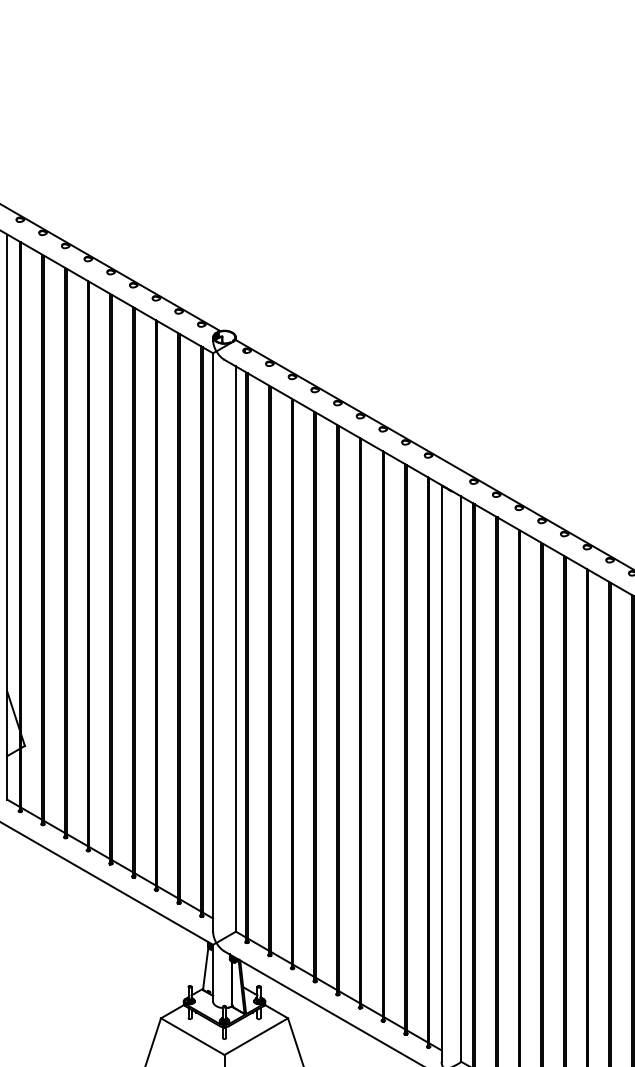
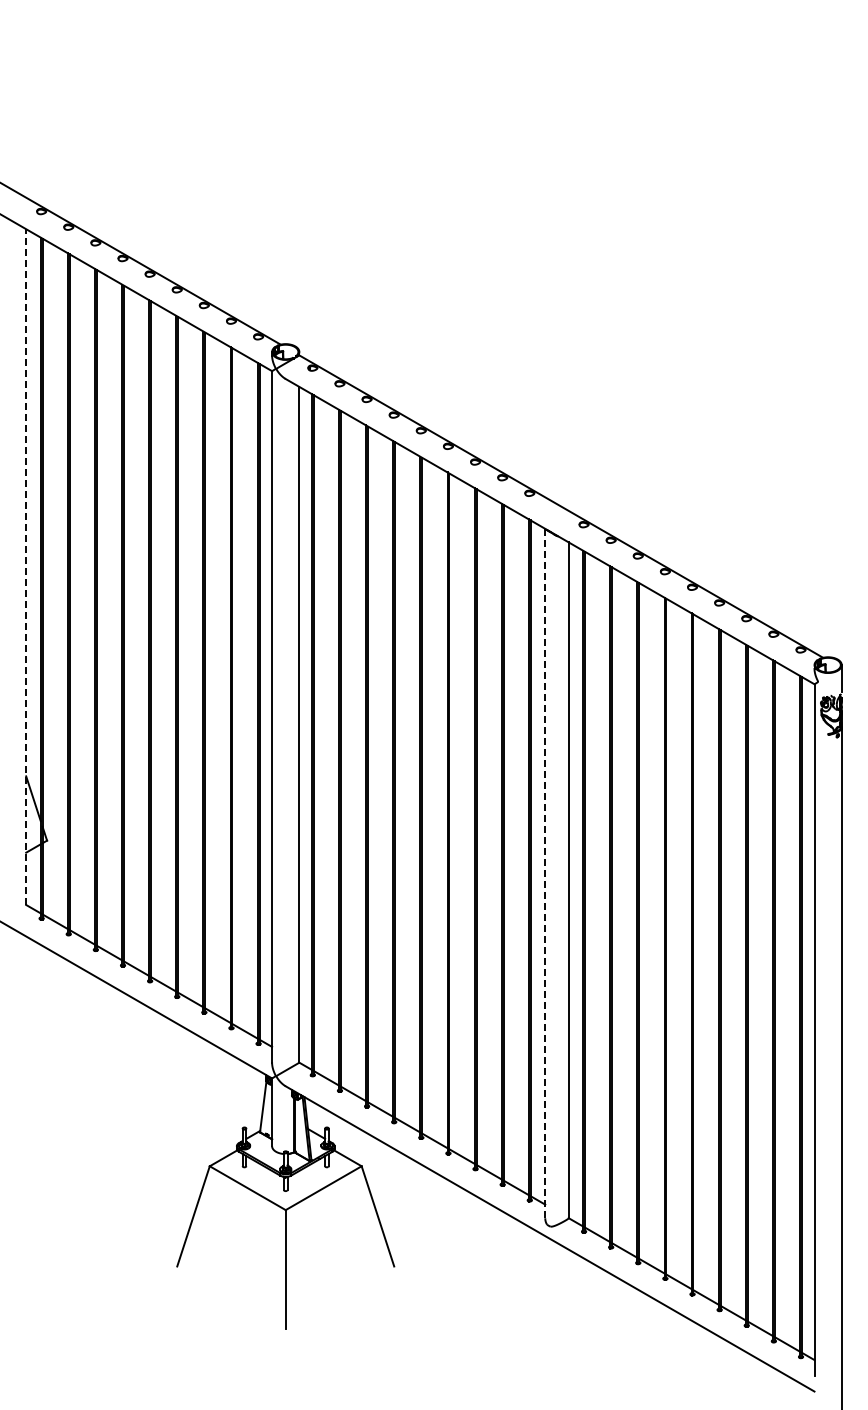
line: (7, 517) -> (26, 567), solid -> dashed
line: (441, 773) -> (545, 873), solid -> dashed

